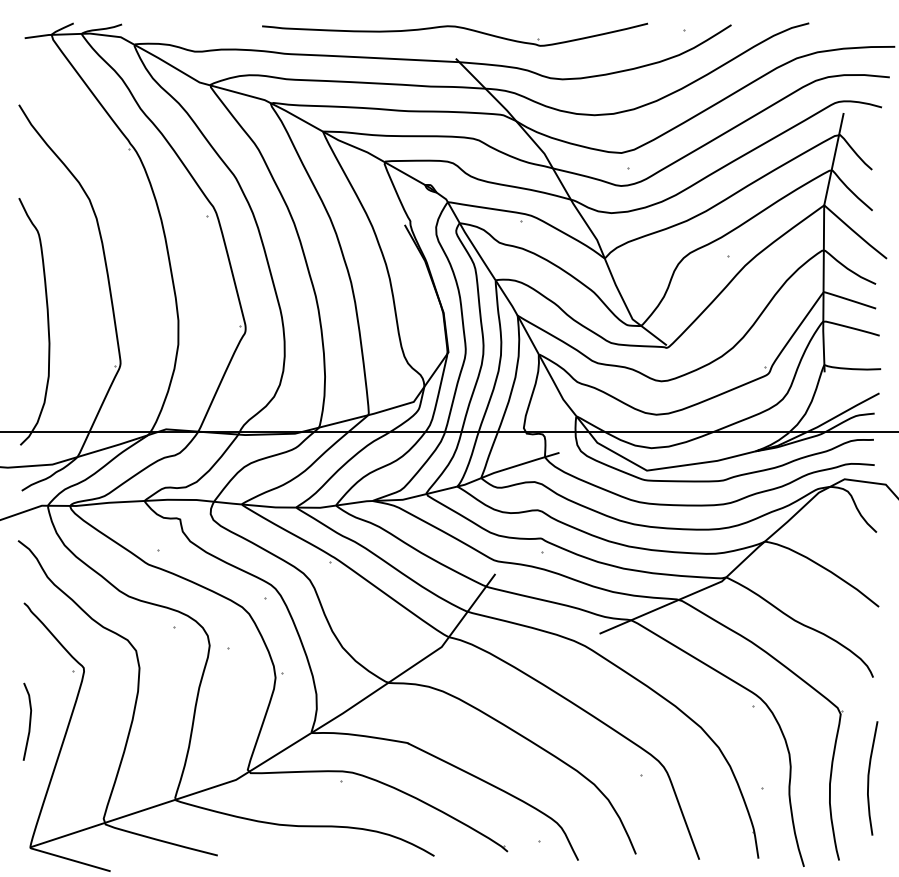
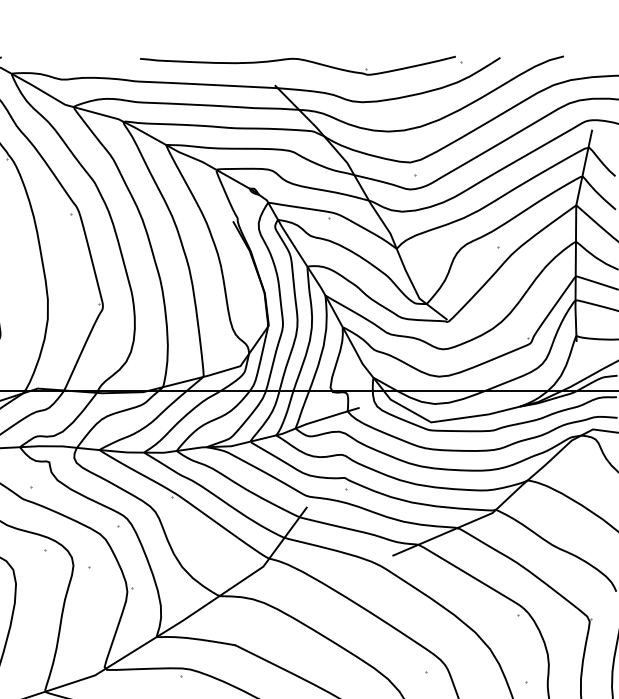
part: (458, 28) -> (300, 60), moved

